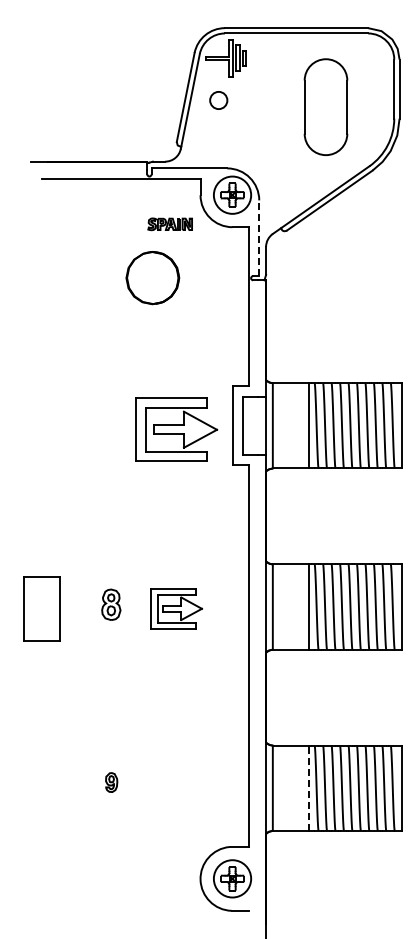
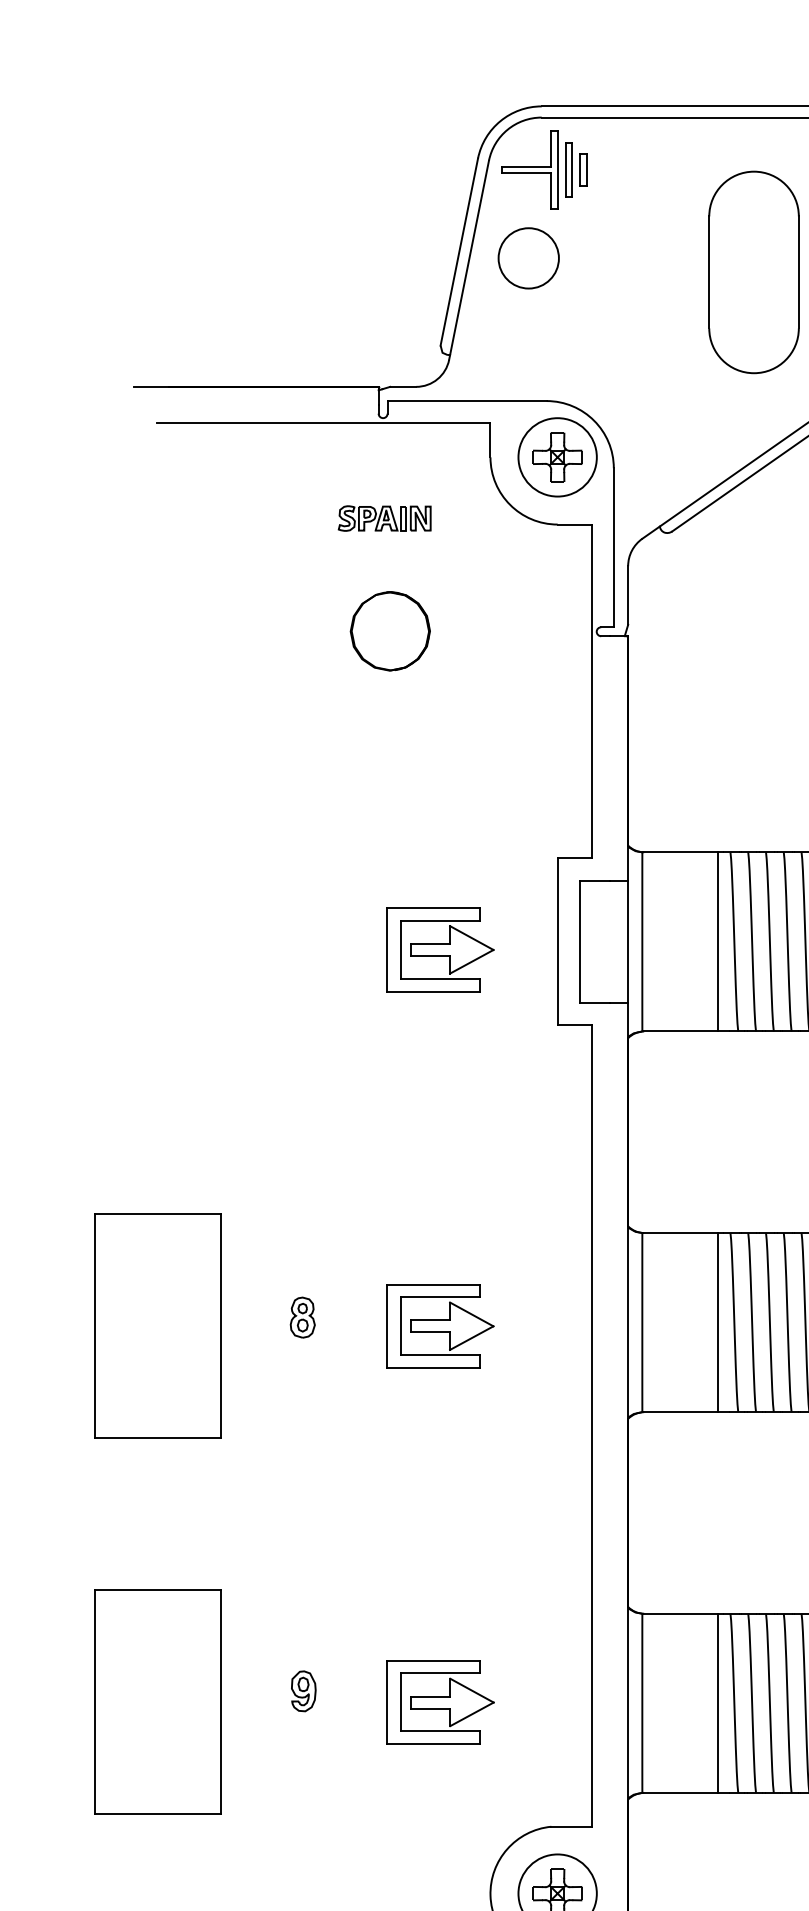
circle: (218, 100) -> (528, 258), size x1.67
part: (169, 224) -> (383, 518), moved
line: (259, 238) -> (614, 548), dashed -> solid
part: (152, 277) -> (389, 630), size x0.71
part: (176, 429) -> (439, 949), size x0.62
part: (110, 604) -> (301, 1317), size x0.62
part: (41, 608) -> (156, 1325), size x1.67
part: (41, 787) -> (156, 1701), added
part: (176, 787) -> (439, 1701), added
line: (308, 788) -> (717, 1703), dashed -> solid

